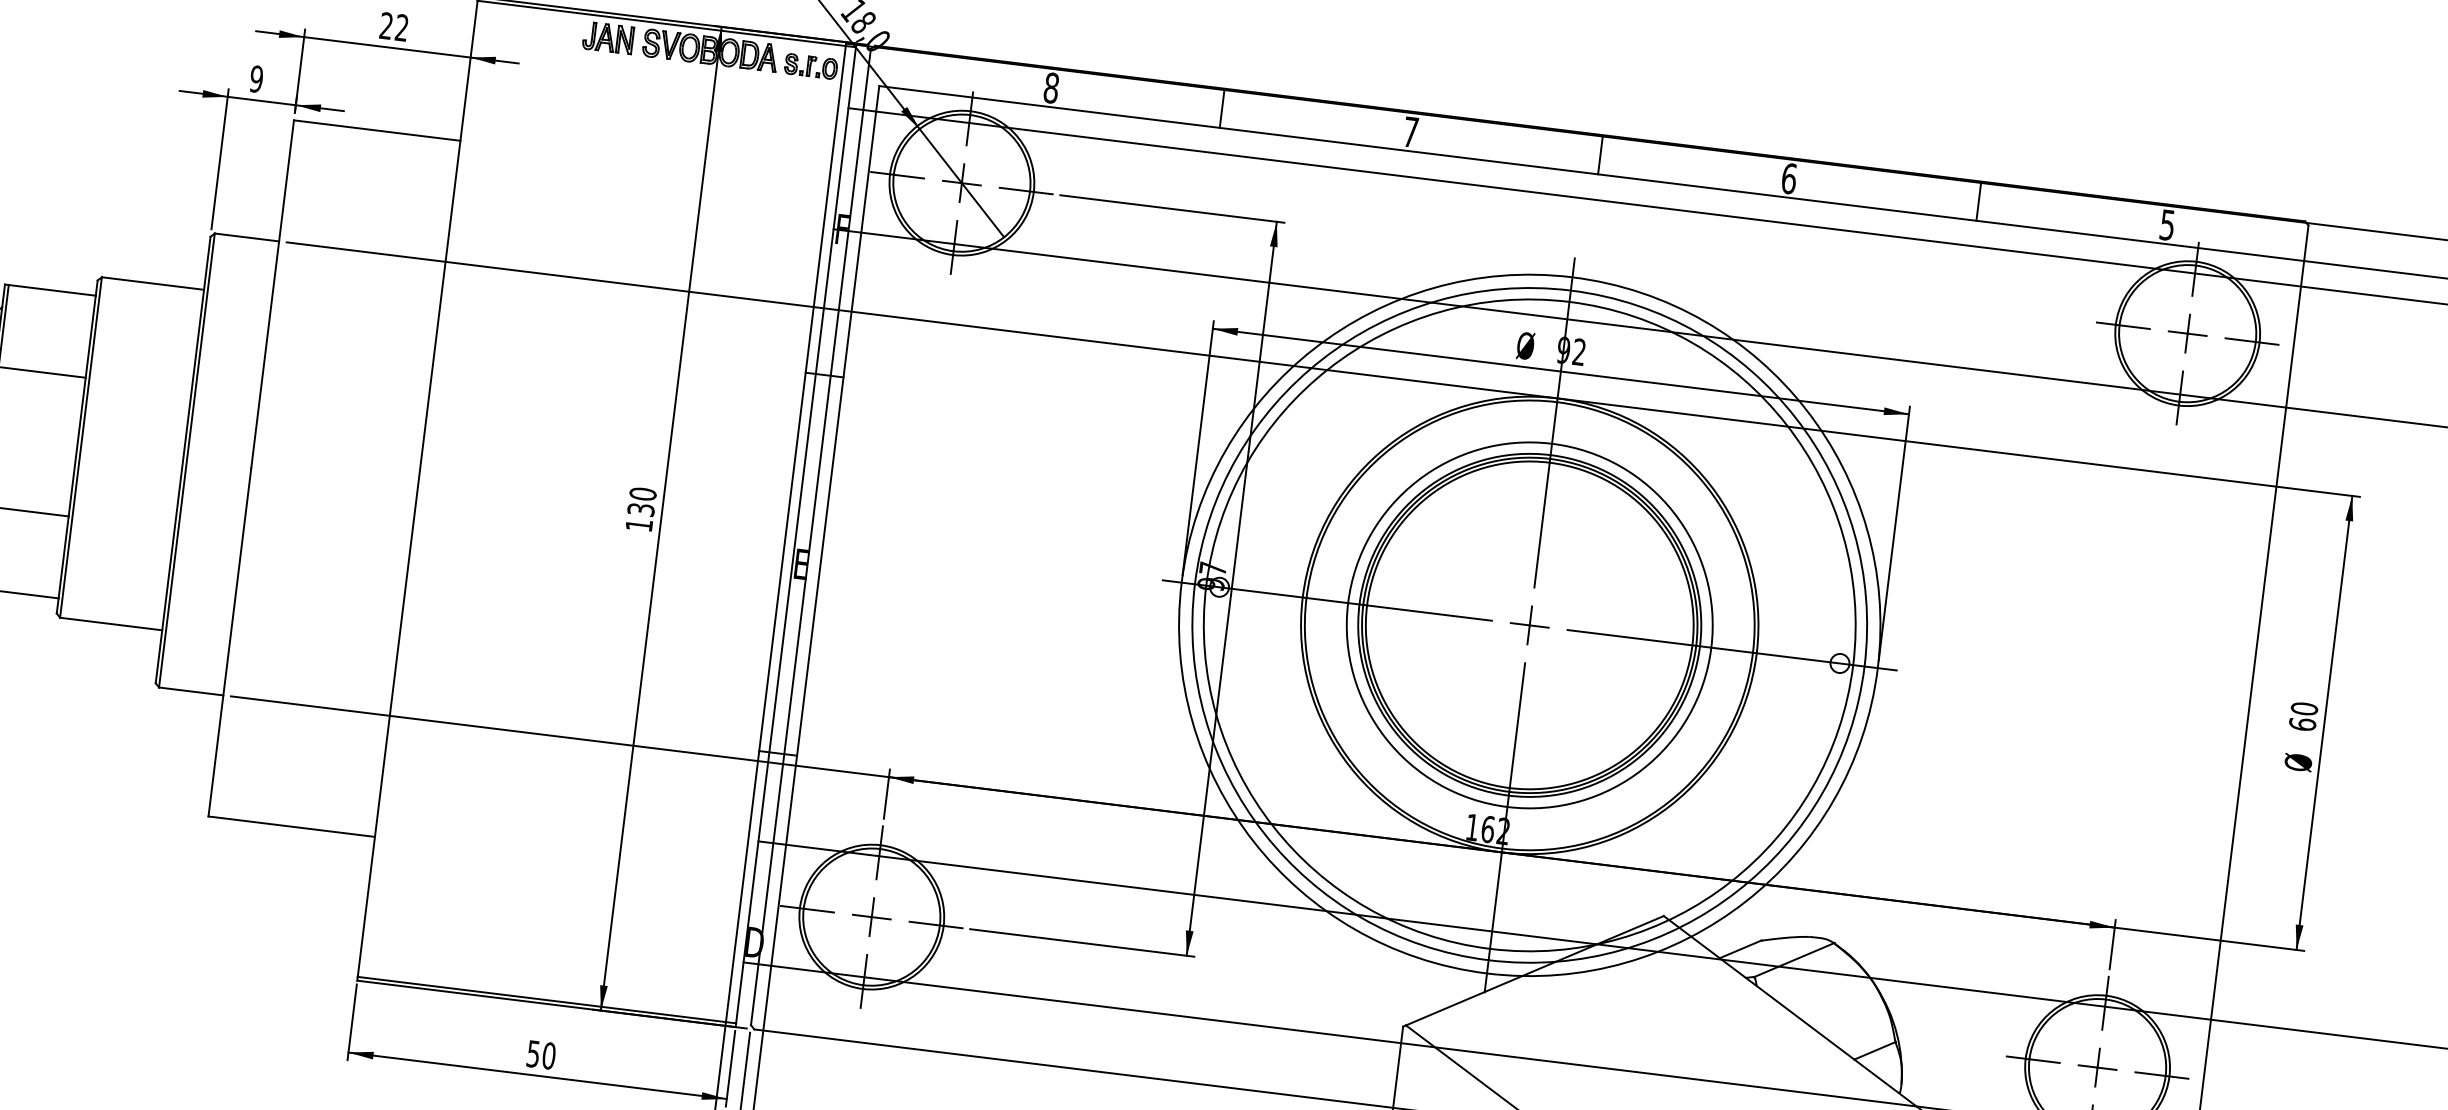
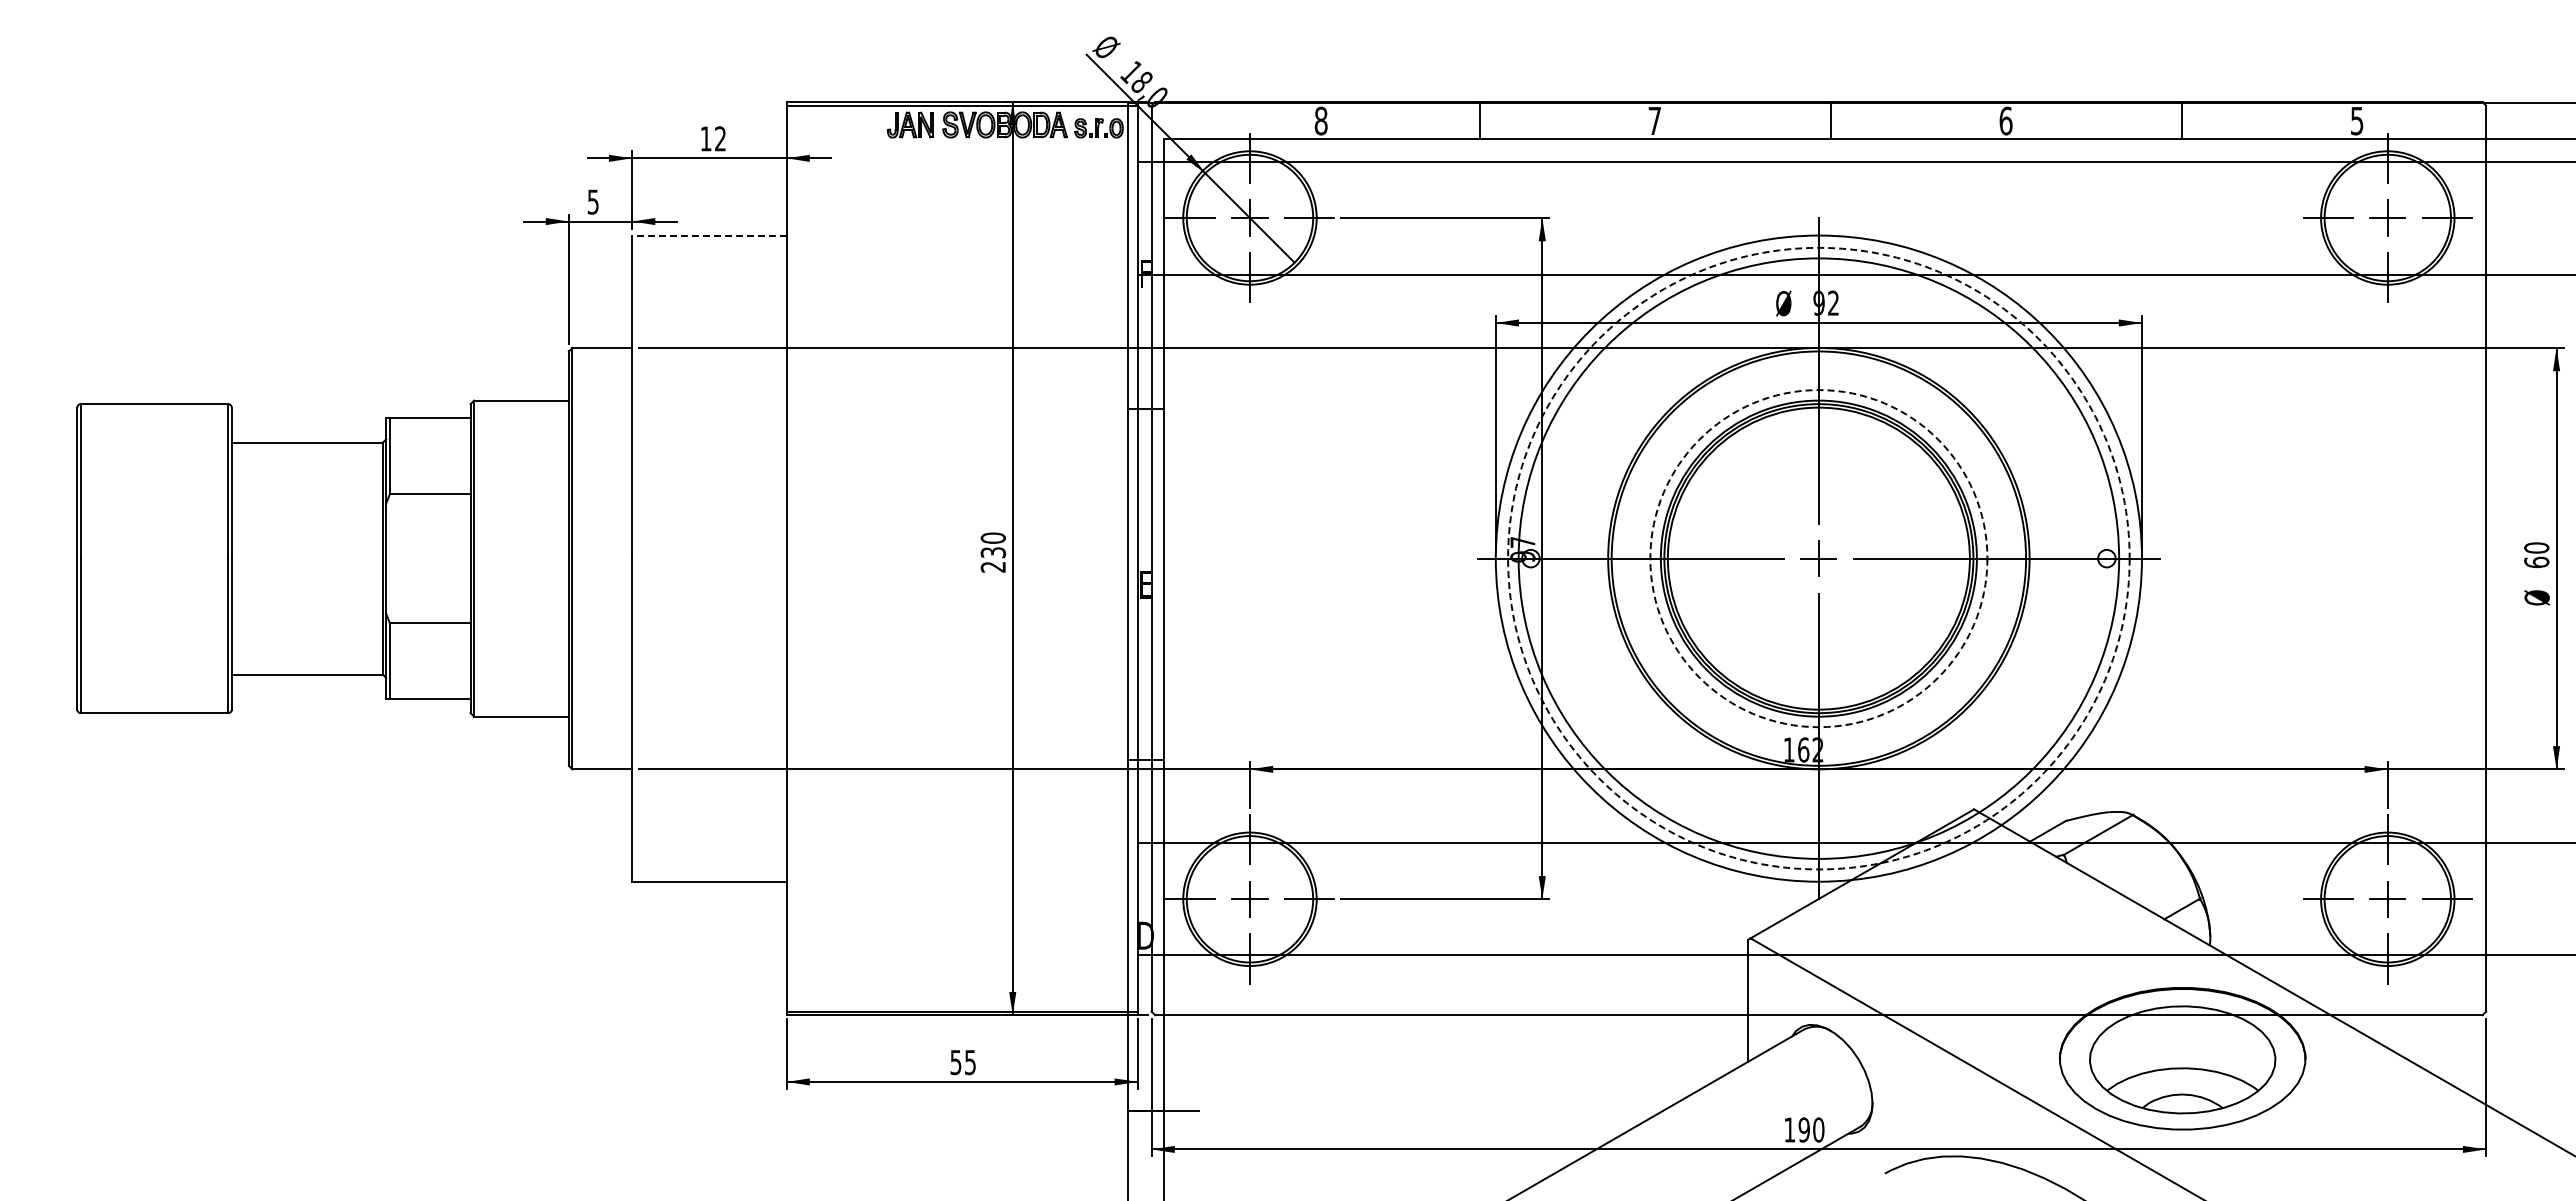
text: (385, 25) -> (705, 138), 22 -> 12
text: (255, 78) -> (592, 201), 9 -> 5
line: (376, 130) -> (708, 235), solid -> dashed
text: (638, 525) -> (992, 567), 130 -> 230
circle: (1529, 625) -> (1818, 558), solid -> dashed
circle: (1529, 625) -> (1818, 558), solid -> dashed
text: (549, 1055) -> (970, 1062), 50 -> 55

